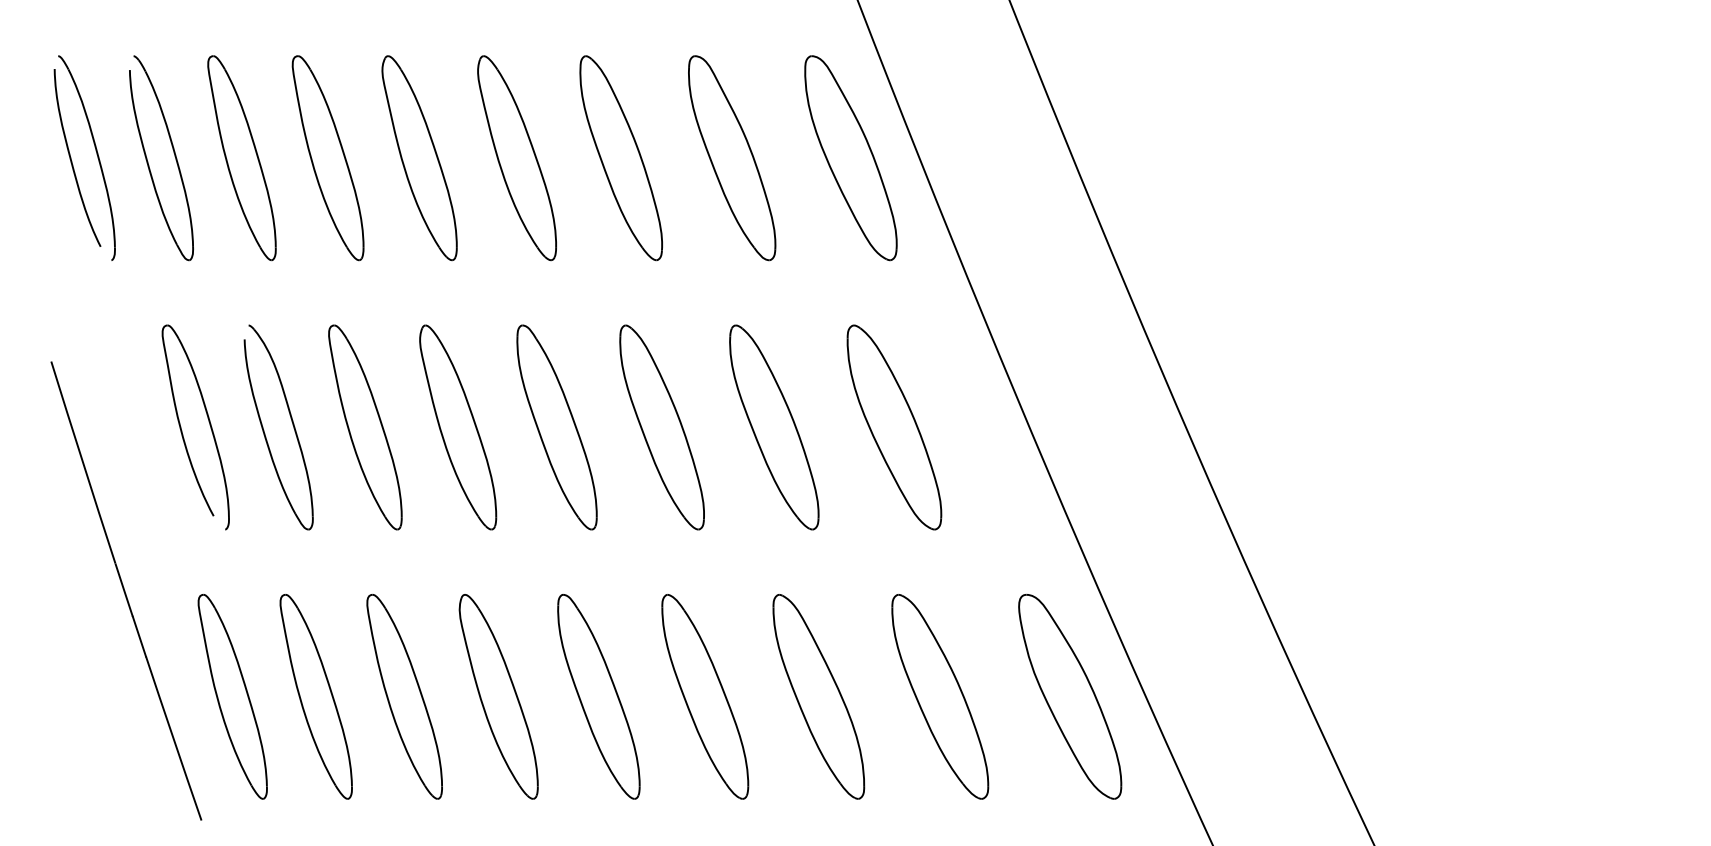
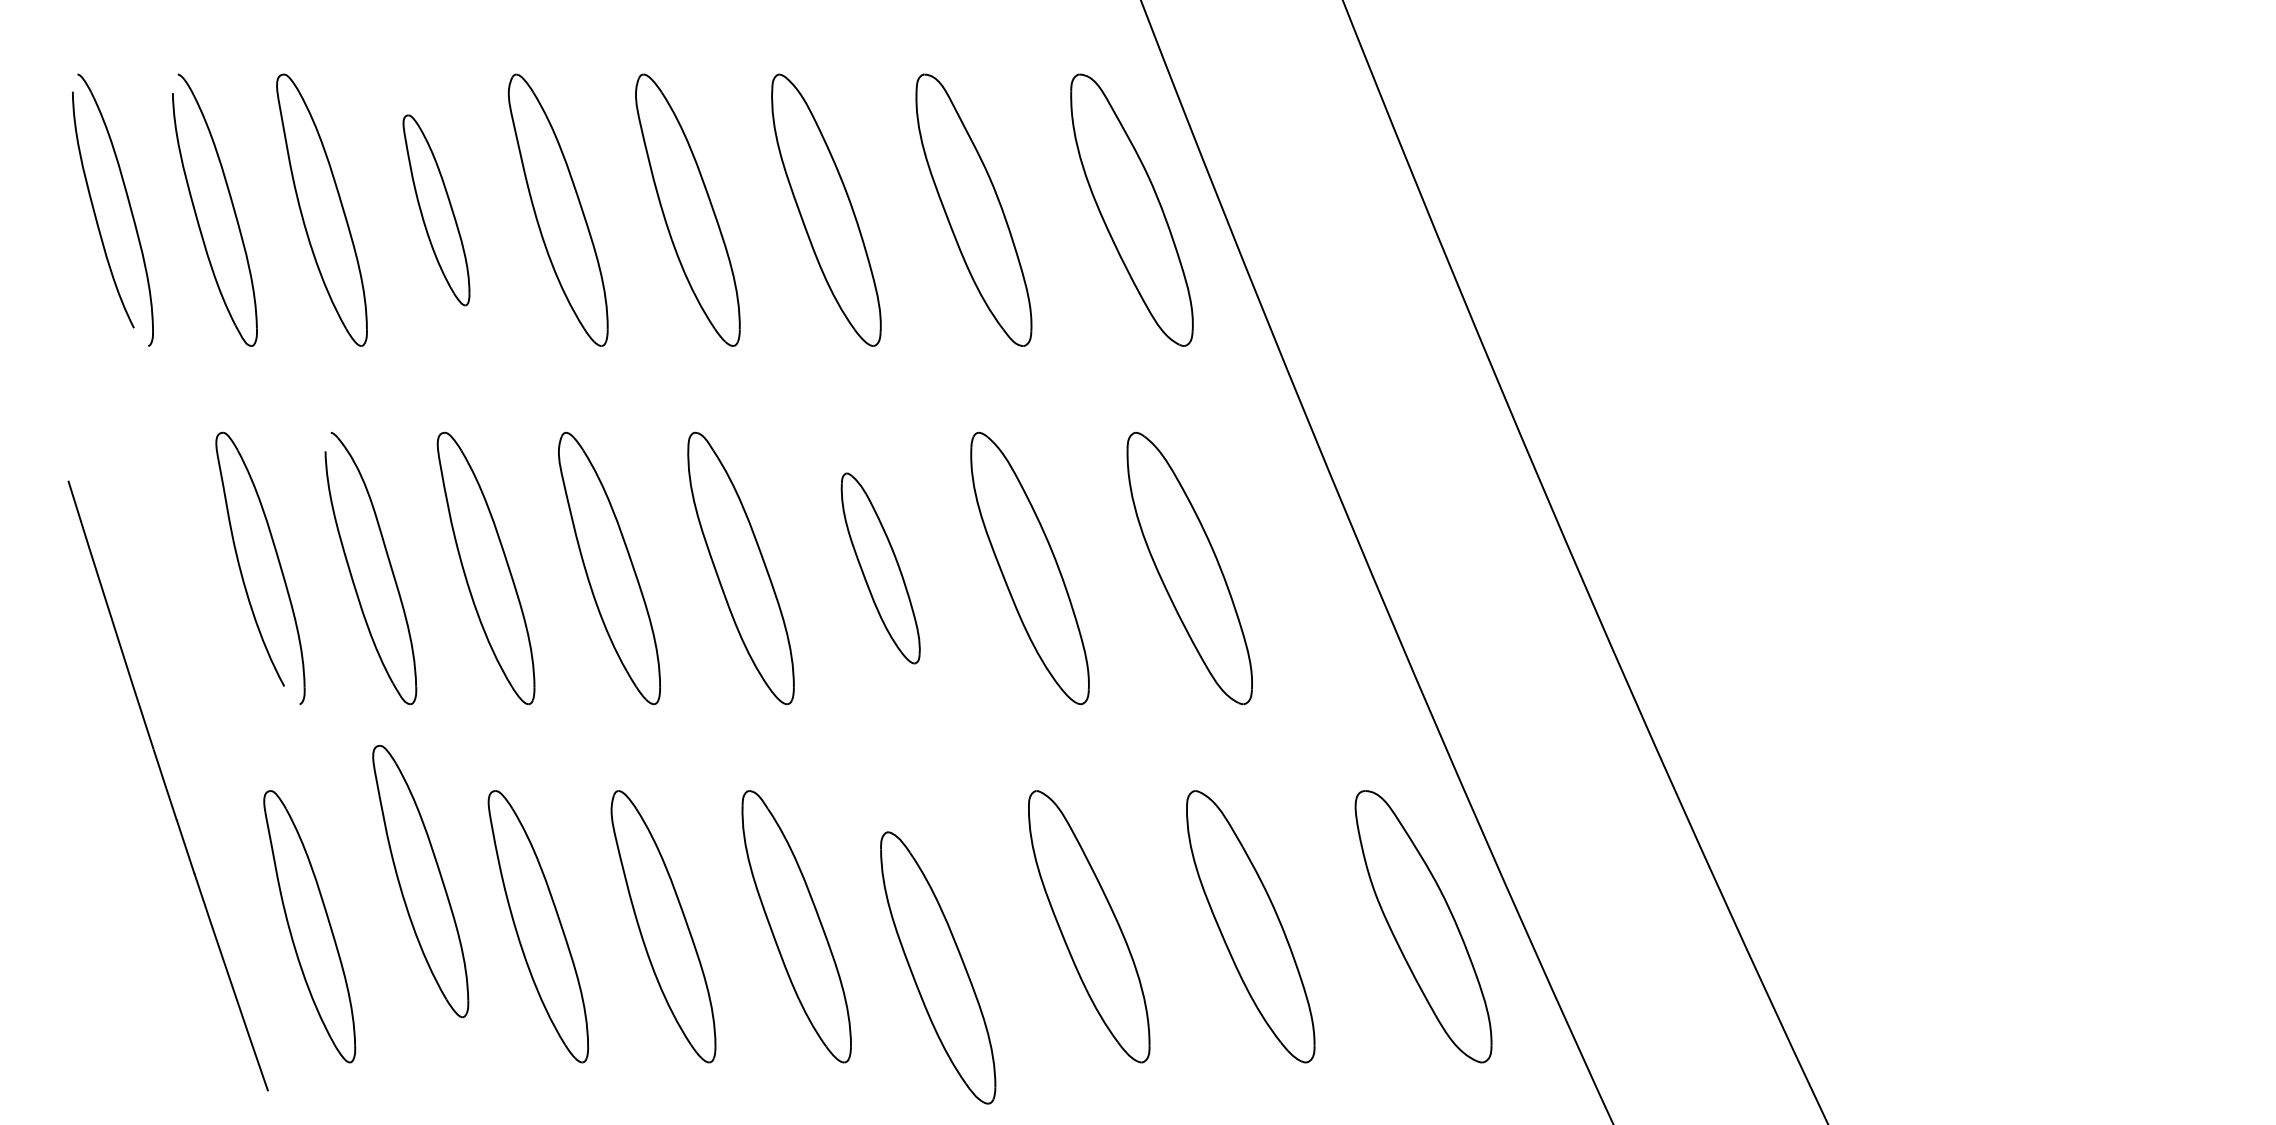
part: (327, 158) -> (435, 210), size x0.7
part: (661, 427) -> (879, 568), size x0.7
part: (315, 696) -> (419, 881), moved
part: (705, 696) -> (938, 967), moved

